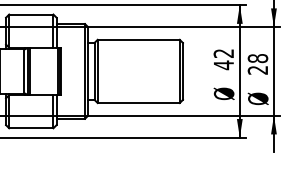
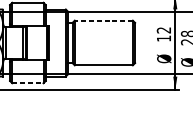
line: (138, 39) -> (103, 20), solid -> dashed
text: (223, 65) -> (163, 38), 42 -> 12
line: (31, 128) -> (28, 83), solid -> dashed

